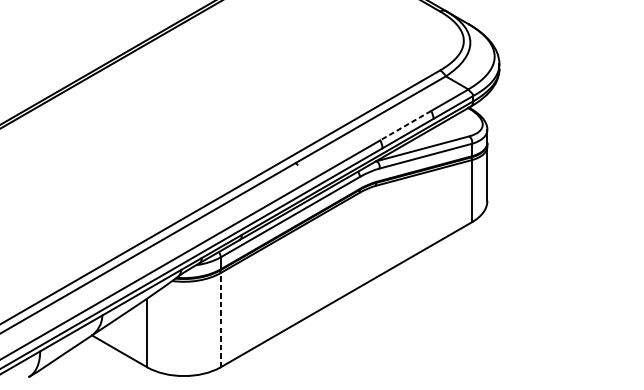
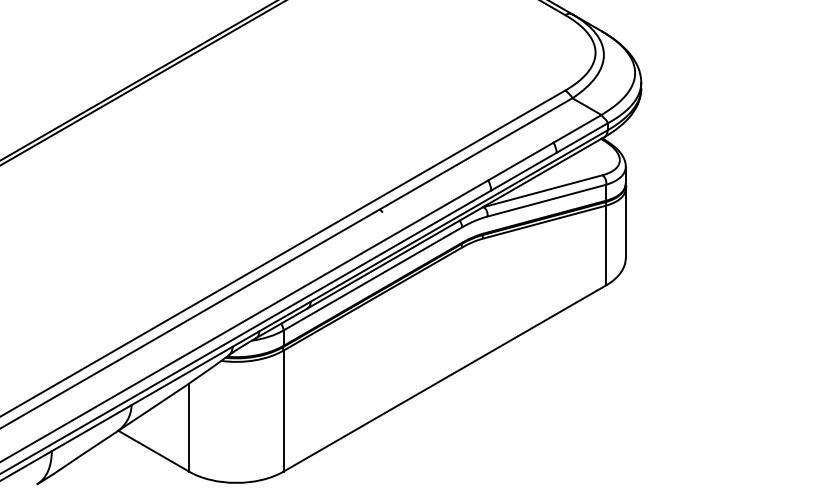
line: (405, 125) -> (520, 161), dashed -> solid
line: (220, 320) -> (283, 411), dashed -> solid

